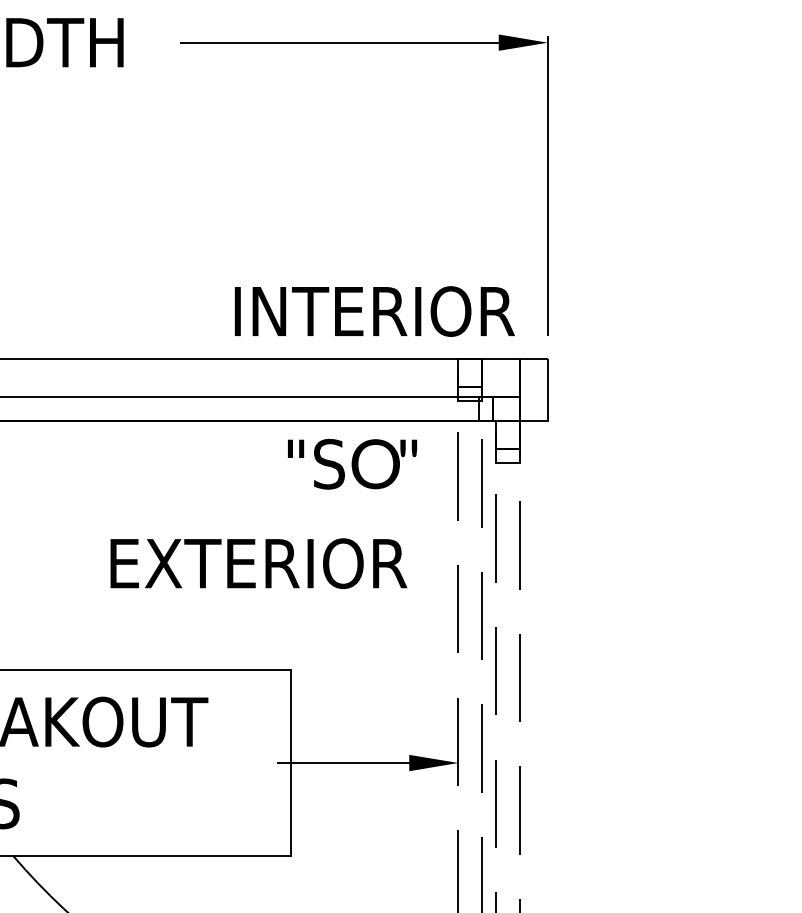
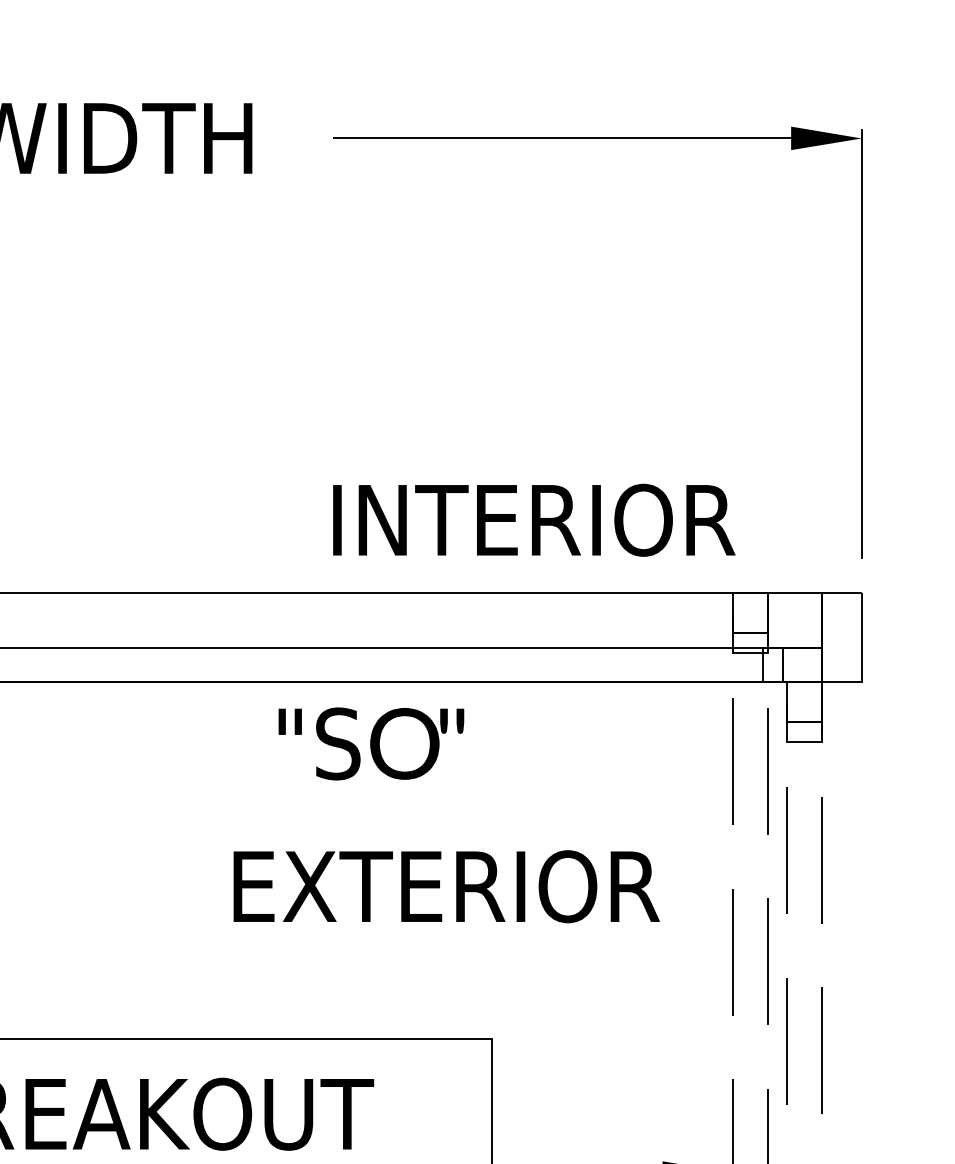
text: (374, 311) -> (533, 520), moved
text: (352, 463) -> (371, 742), moved

